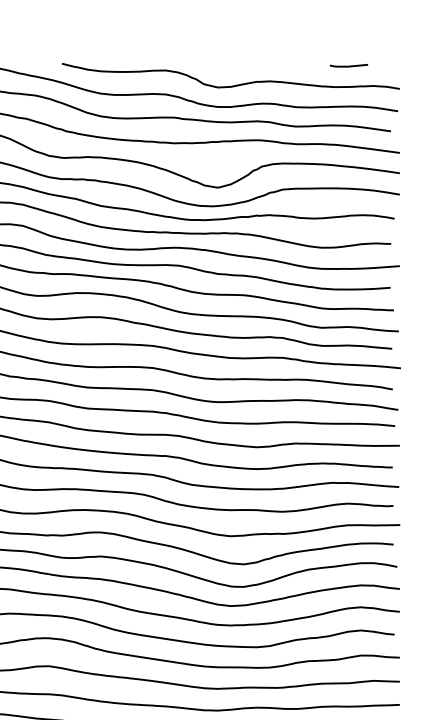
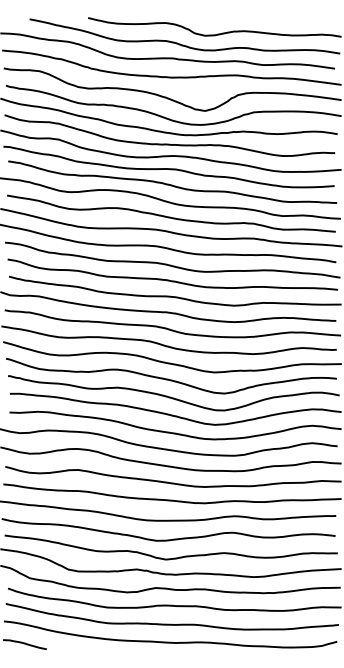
line: (349, 65) -> (303, 19), removed

